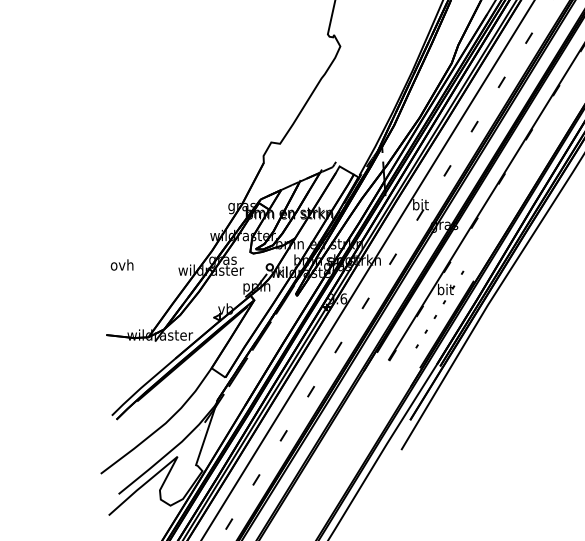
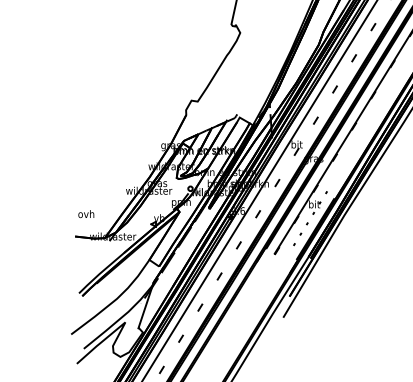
text: (122, 265) -> (86, 214), moved

